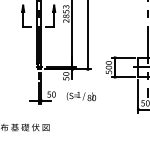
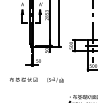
text: (81, 95) -> (55, 79), moved

